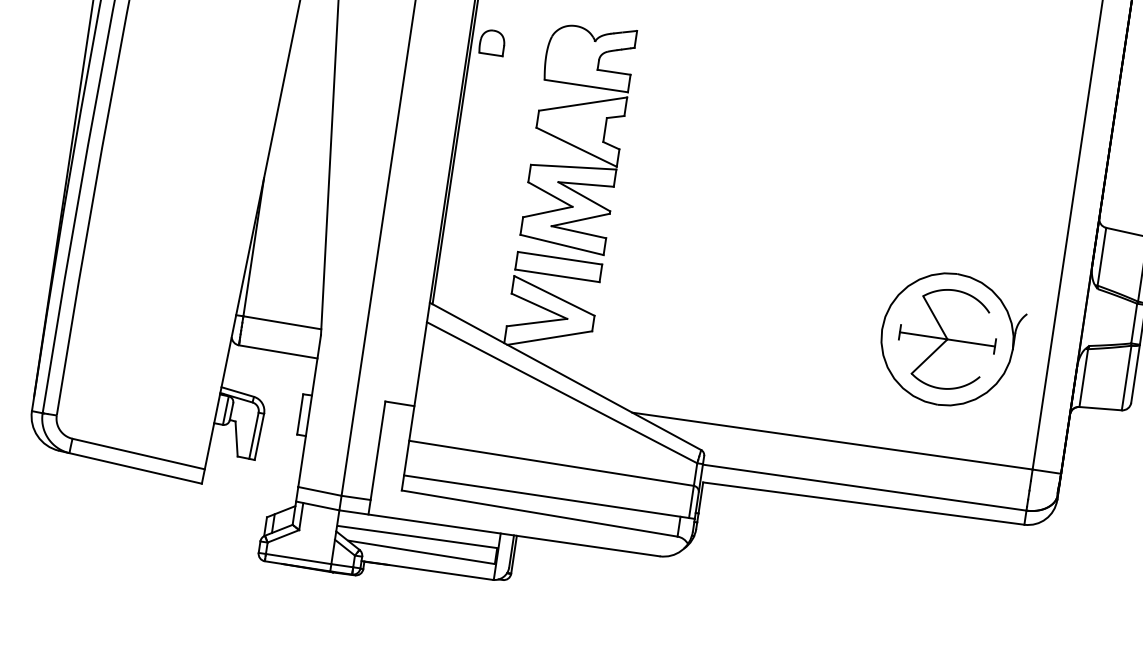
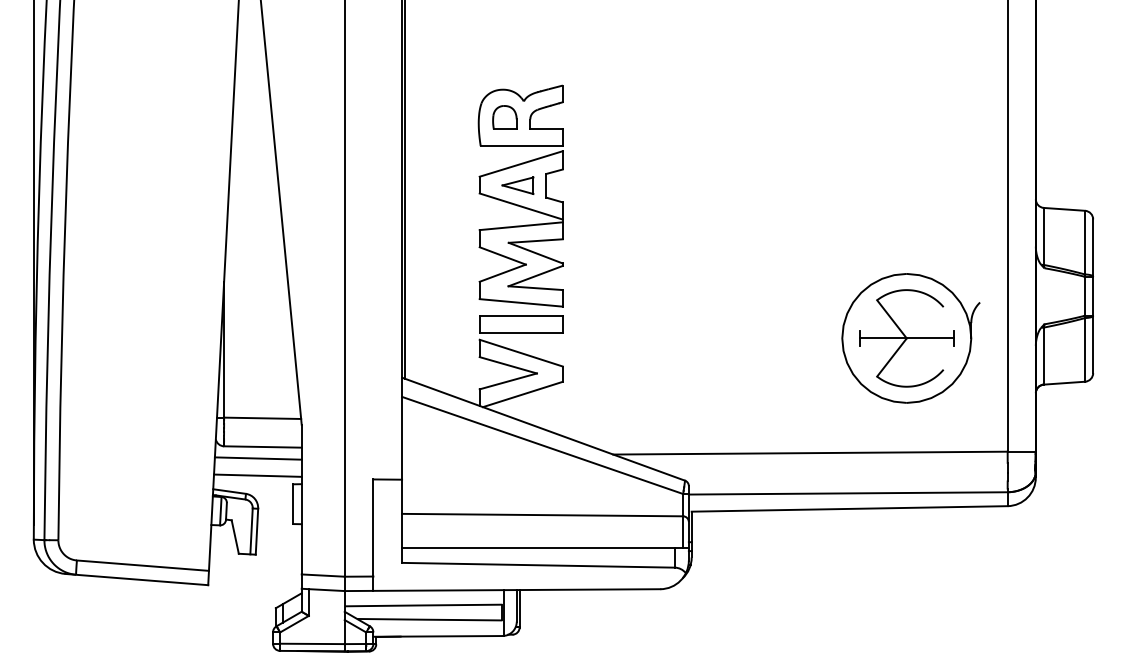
part: (492, 42) -> (504, 117), moved
part: (576, 125) -> (517, 185), added
line: (271, 362) -> (257, 458), added
line: (268, 379) -> (257, 475), added

